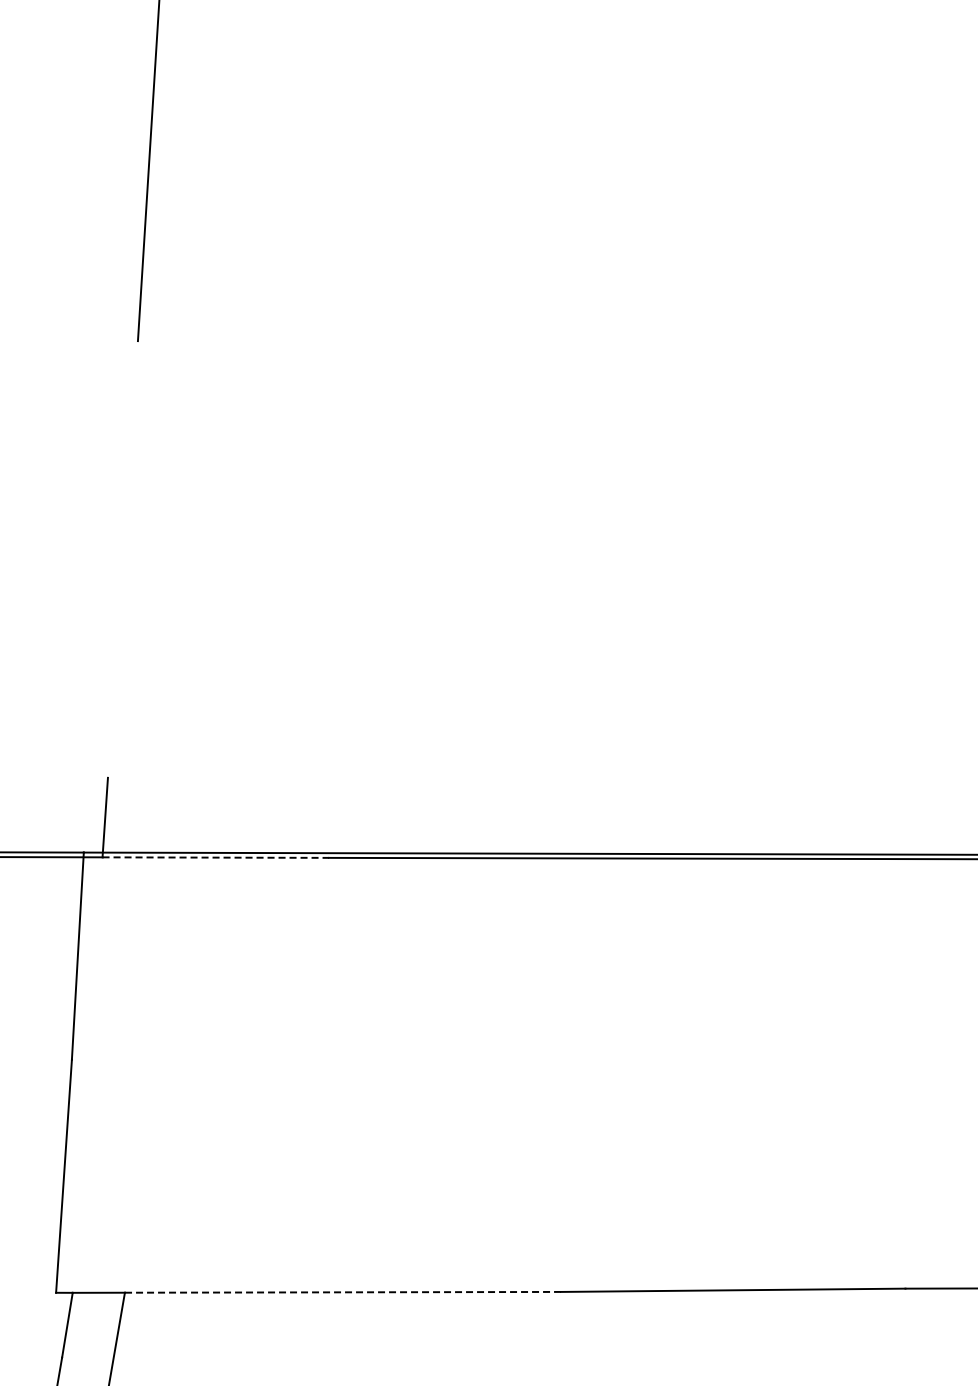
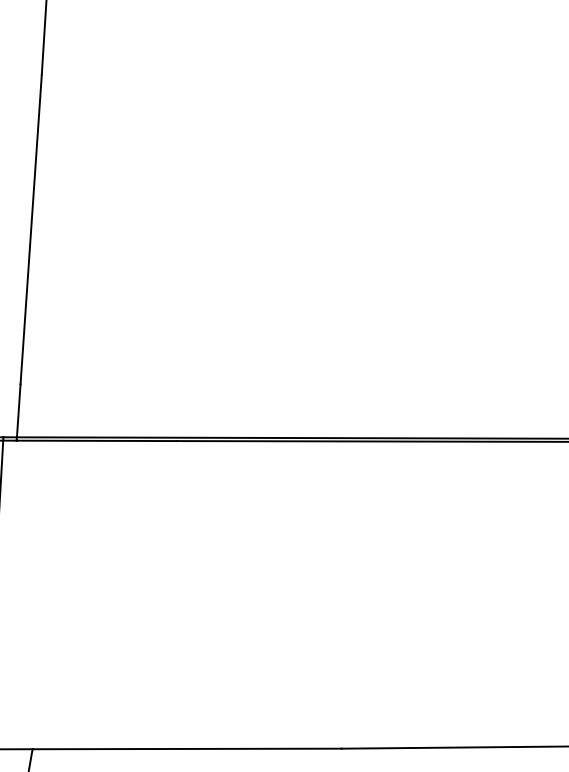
line: (122, 559) -> (30, 229), added
line: (216, 857) -> (97, 440), dashed -> solid
line: (342, 1292) -> (186, 749), dashed -> solid

